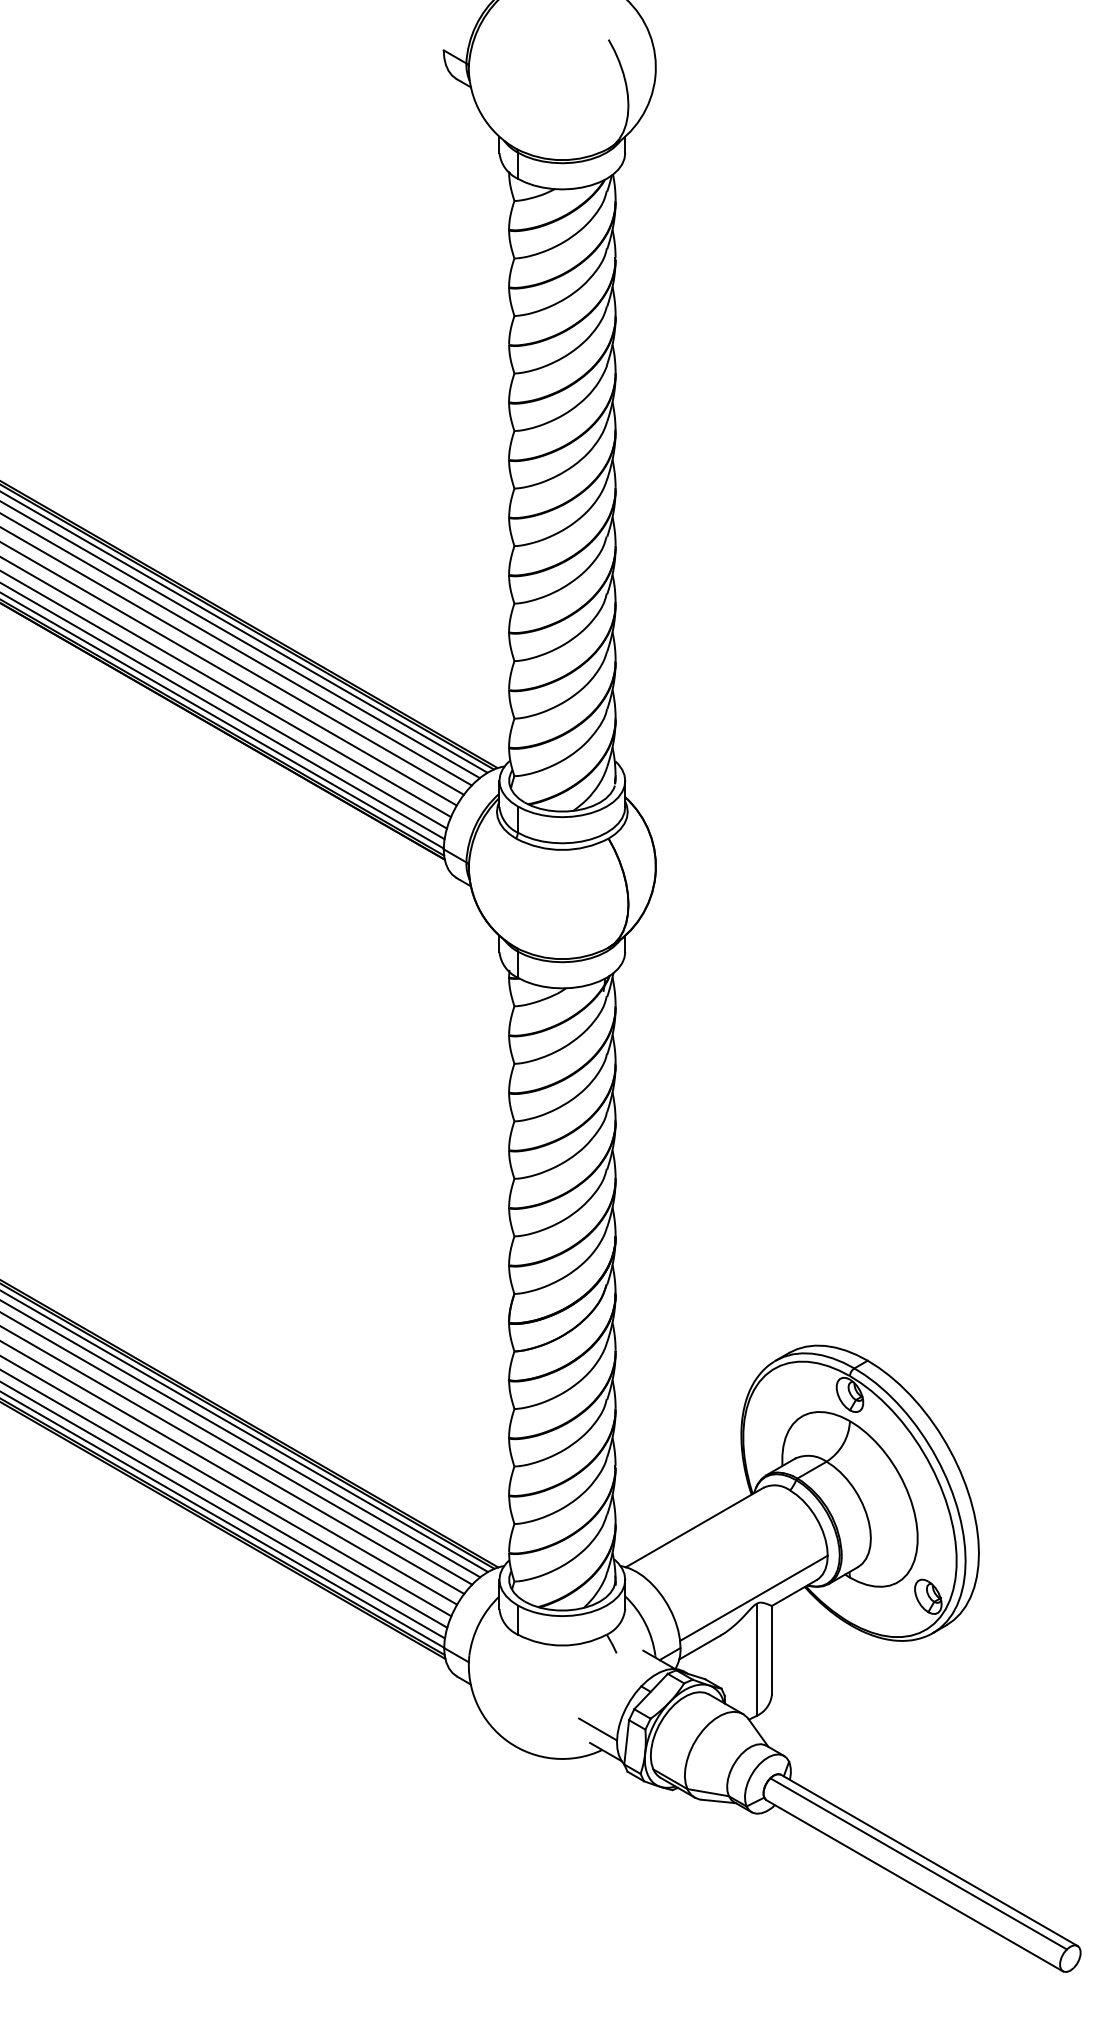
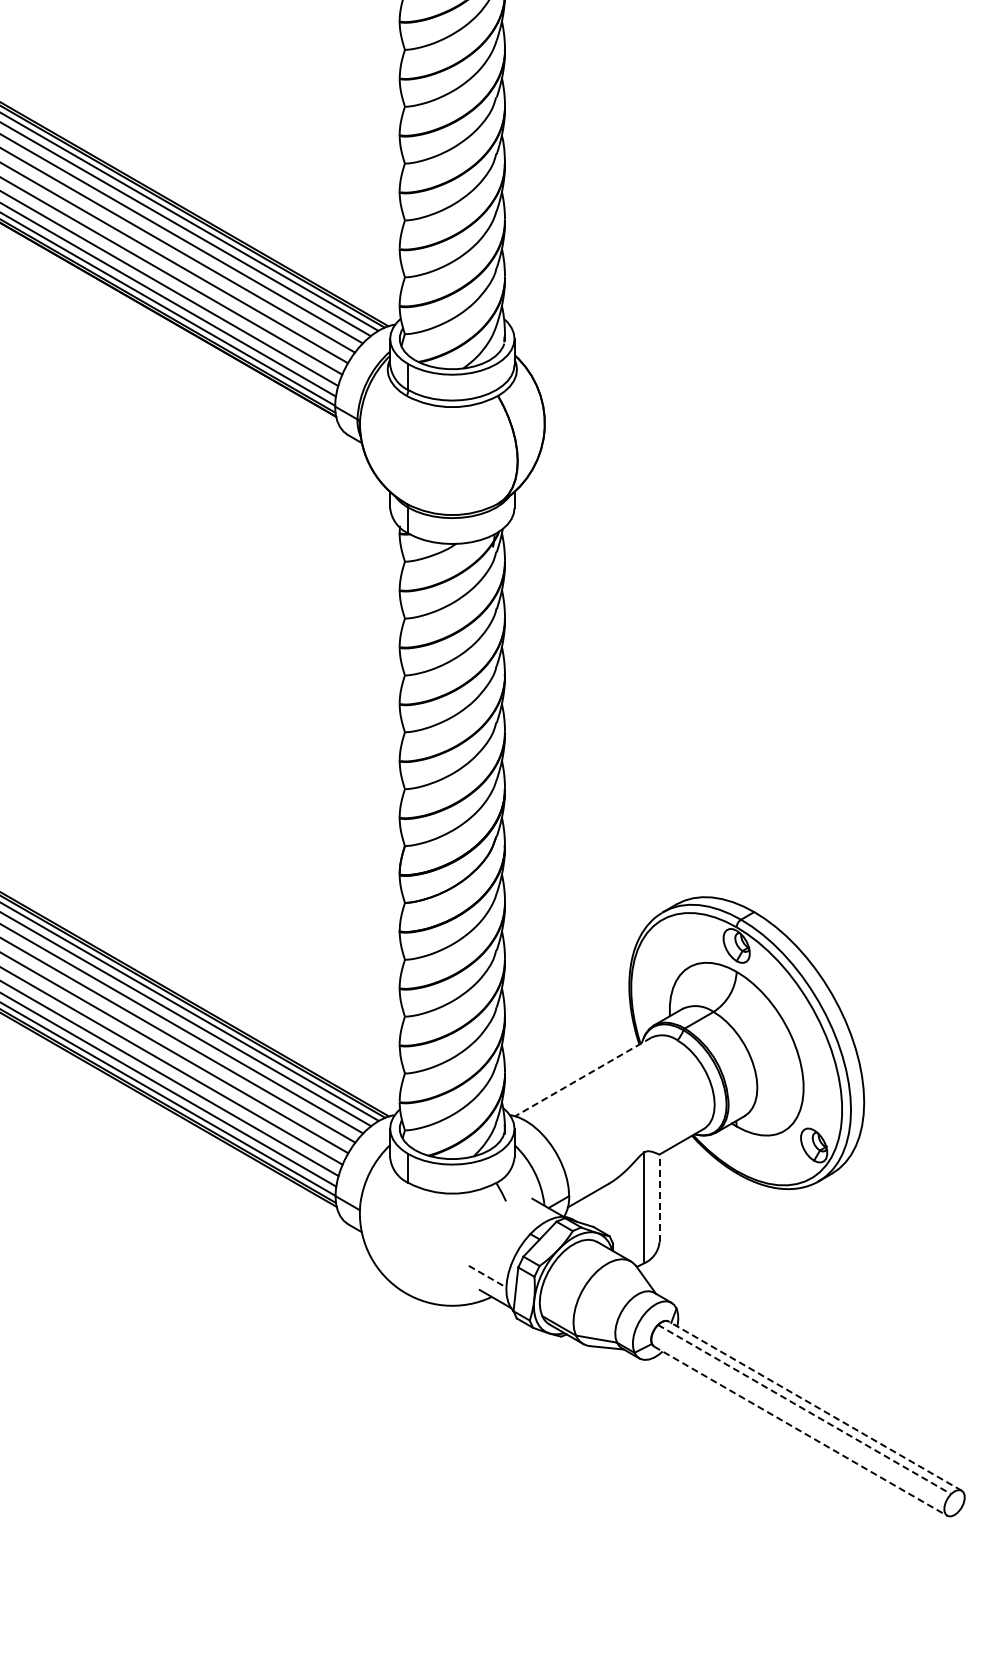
line: (694, 1527) -> (582, 1076), solid -> dashed
line: (753, 1597) -> (641, 1146), removed
line: (771, 1649) -> (659, 1197), solid -> dashed
line: (598, 1729) -> (488, 1276), solid -> dashed
line: (929, 1860) -> (815, 1406), solid -> dashed
line: (919, 1864) -> (805, 1410), solid -> dashed
line: (915, 1886) -> (801, 1431), solid -> dashed

